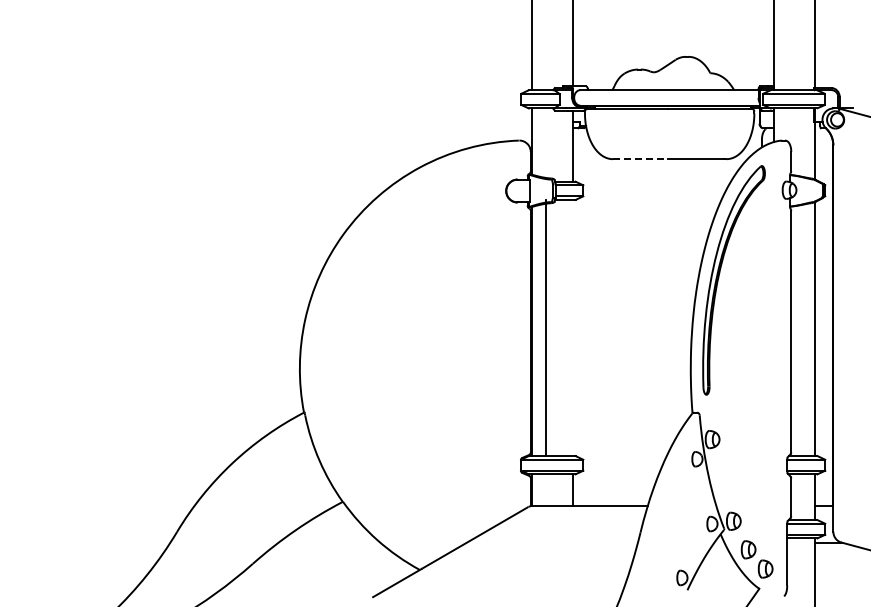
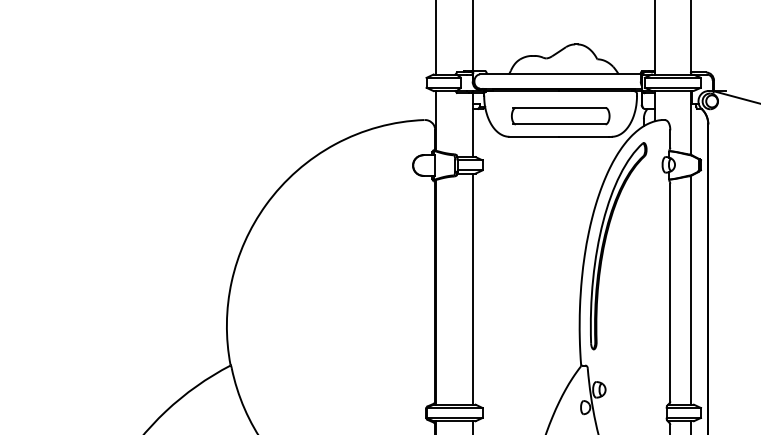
part: (669, 136) -> (560, 116), added
line: (640, 159) -> (534, 137), dashed -> solid
line: (545, 327) -> (472, 288), moved

